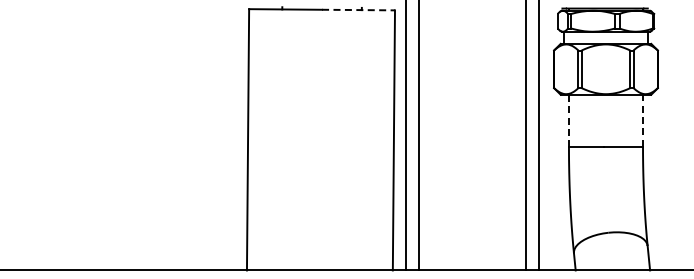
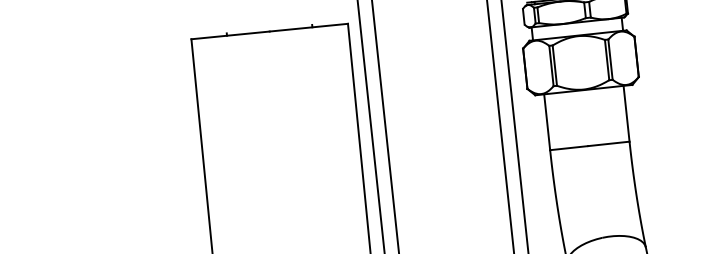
line: (359, 10) -> (309, 28), dashed -> solid
line: (643, 120) -> (627, 113), dashed -> solid
line: (568, 121) -> (546, 123), dashed -> solid

